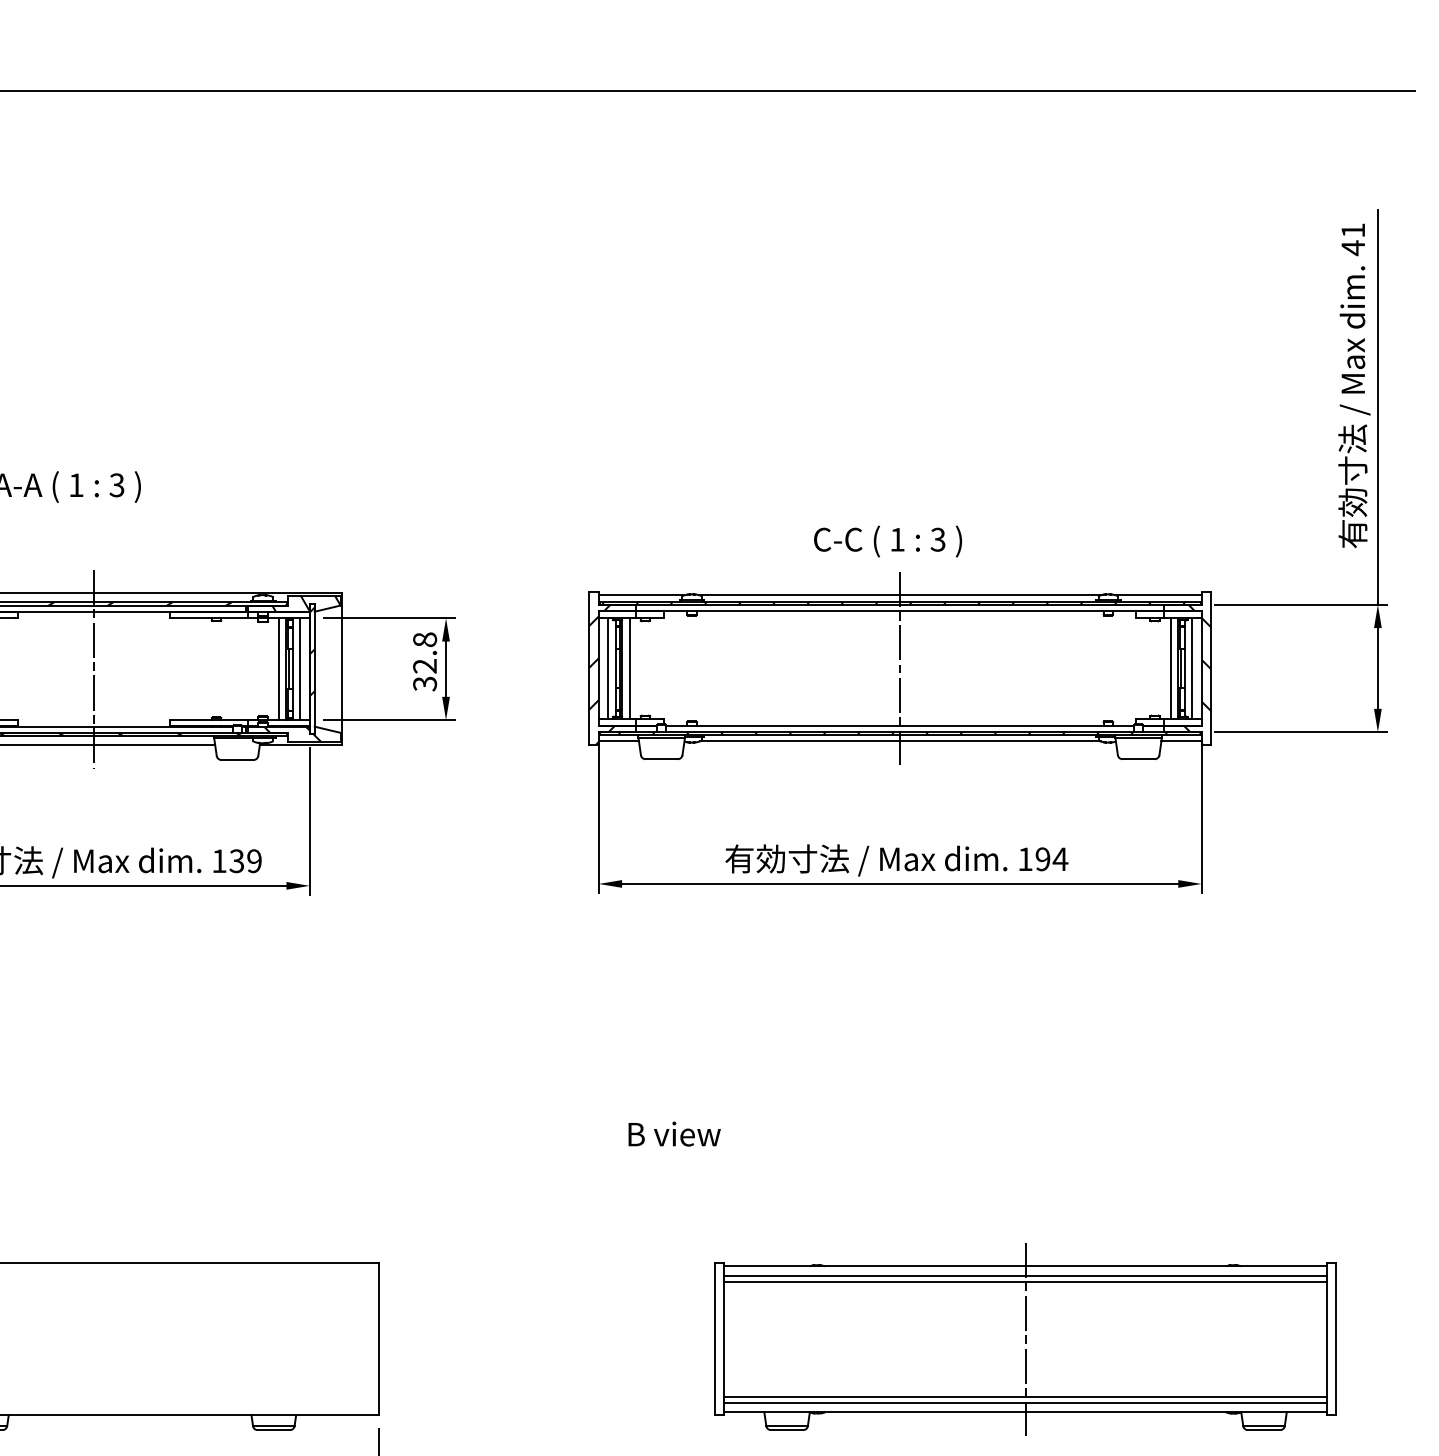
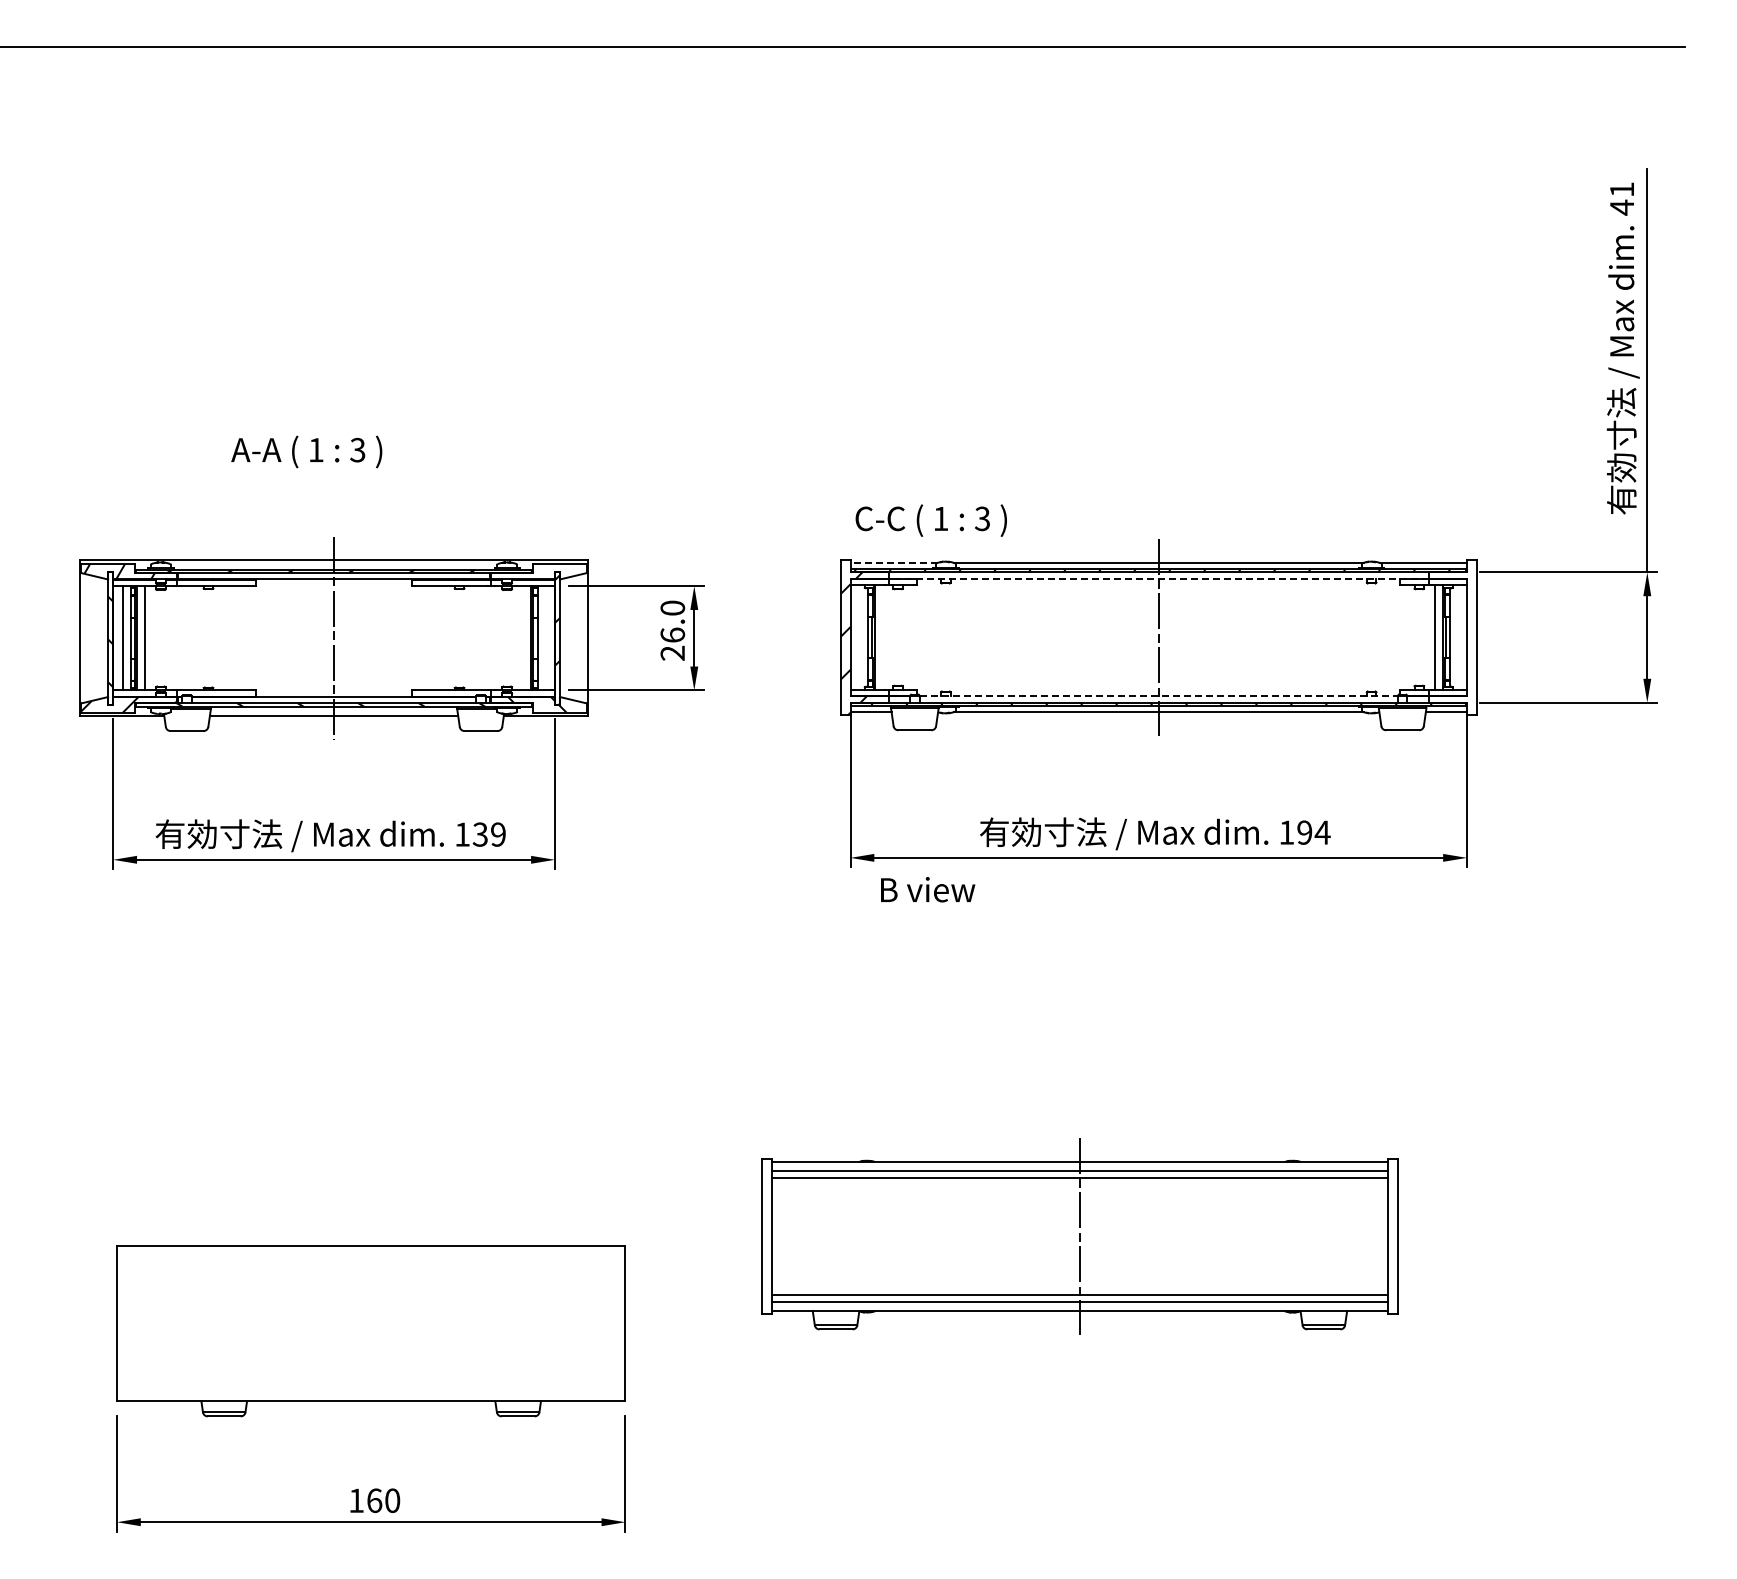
text: (887, 541) -> (930, 520), moved
line: (641, 595) -> (894, 562), solid -> dashed
hatch: (306, 603) -> (551, 571), removed
line: (899, 610) -> (1158, 578), solid -> dashed
text: (424, 661) -> (672, 630), 32.8 -> 26.0
line: (608, 668) -> (860, 637), removed
line: (630, 668) -> (882, 637), removed
line: (1192, 668) -> (1457, 637), removed
line: (279, 669) -> (523, 638), removed
line: (300, 669) -> (545, 638), removed
hatch: (1197, 674) -> (1462, 643), removed
line: (900, 726) -> (1159, 696), solid -> dashed
text: (675, 1133) -> (928, 889), moved
part: (1025, 1339) -> (1079, 1236), moved

